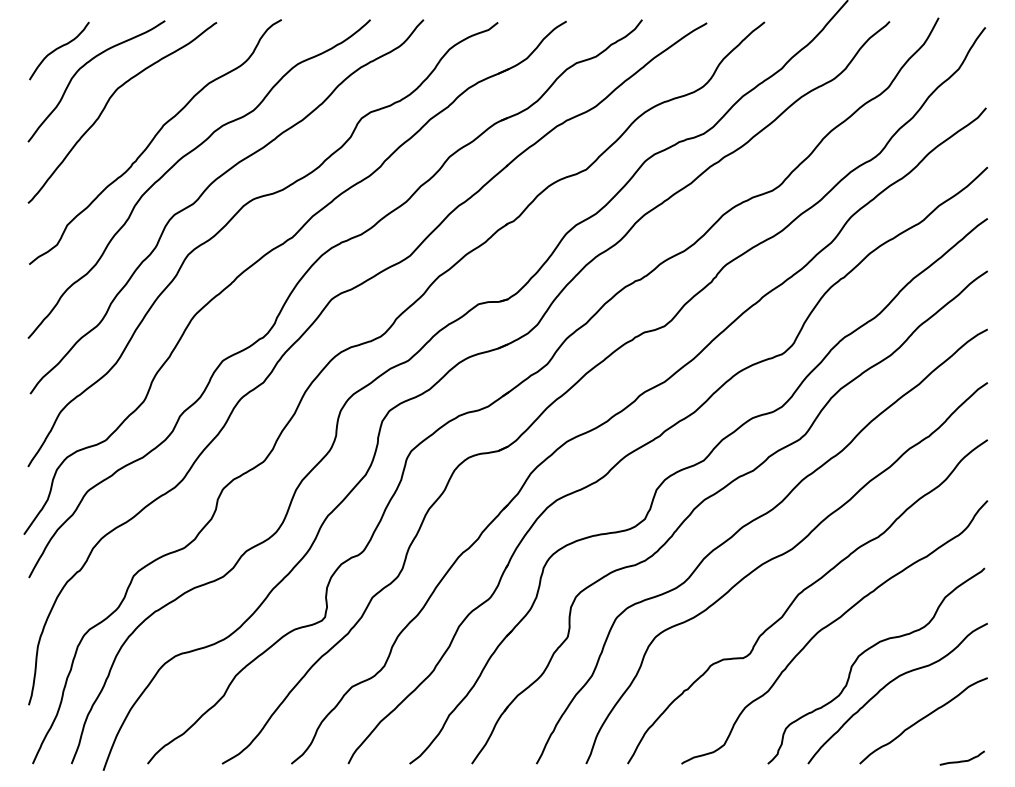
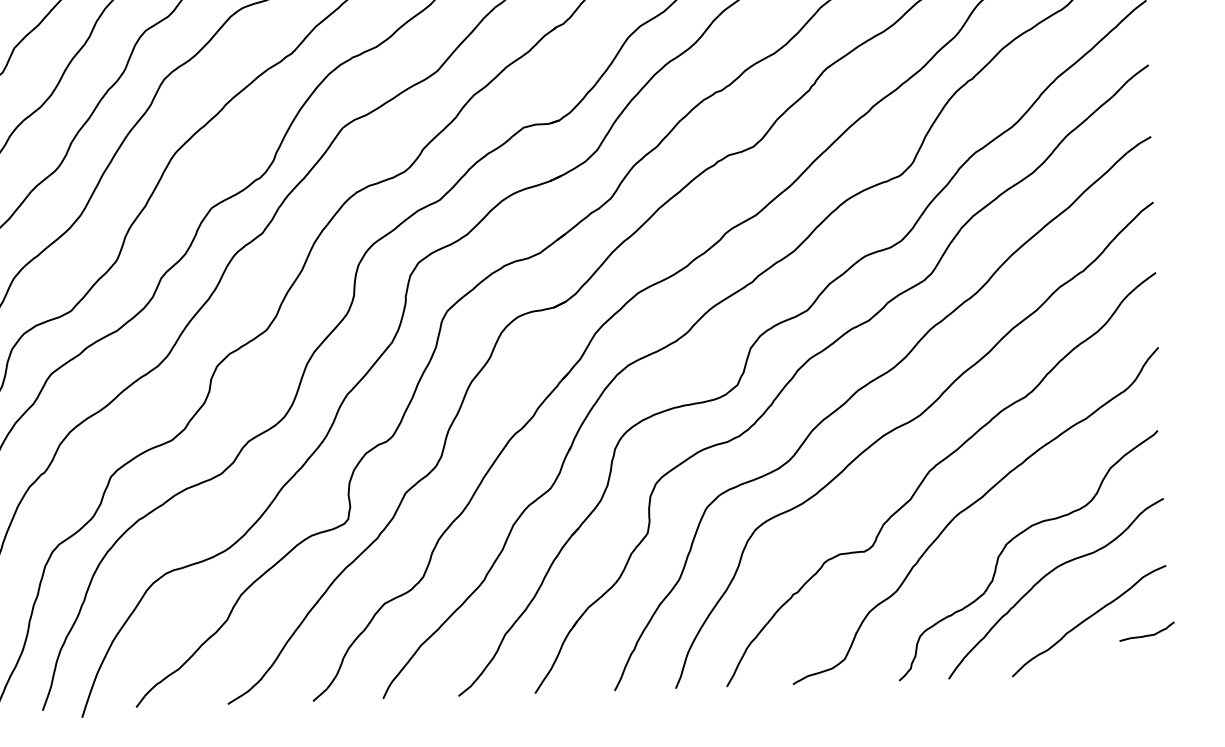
curve: (961, 760) -> (1146, 634), moved

